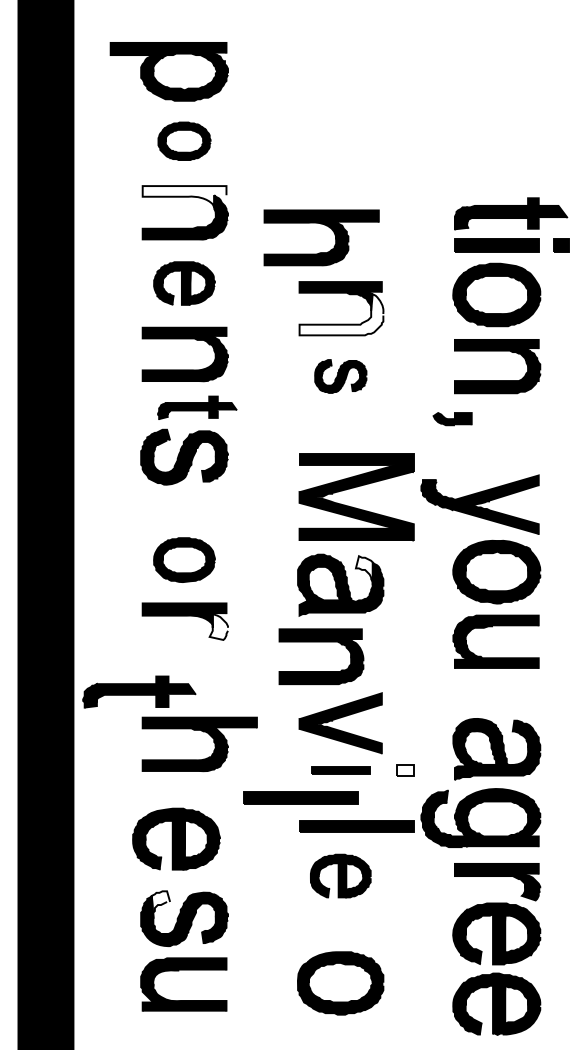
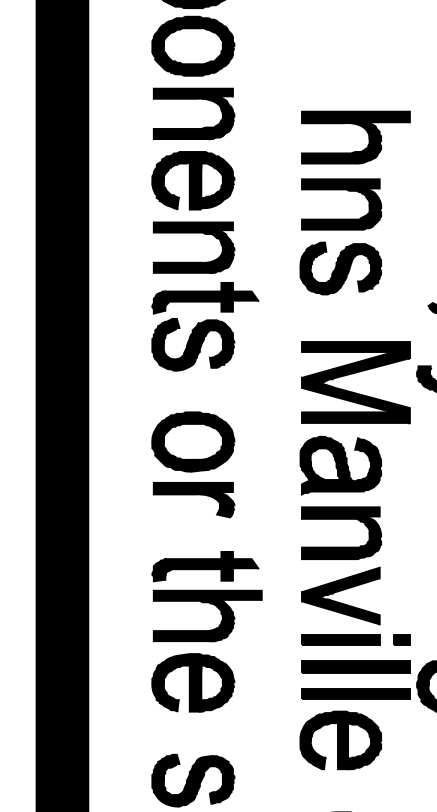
part: (184, 141) -> (193, 46), size x1.67
fill: (184, 196) -> (193, 98), added
part: (329, 228) -> (363, 128), moved
part: (184, 283) -> (193, 180), size x1.43
fill: (341, 314) -> (341, 209), added
part: (340, 376) -> (340, 268), size x1.67
part: (197, 407) -> (205, 297), size x1.43
part: (184, 559) -> (193, 441), size x1.43
fill: (363, 570) -> (362, 451), added
fill: (218, 626) -> (225, 504), added
part: (321, 642) -> (341, 519), moved
part: (139, 691) -> (205, 566), moved
fill: (405, 769) -> (402, 639), added
part: (340, 770) -> (340, 640), size x1.43
part: (300, 797) -> (355, 666), moved
part: (176, 838) -> (193, 682), moved
part: (340, 875) -> (340, 739), size x1.43
fill: (160, 904) -> (170, 767), added

